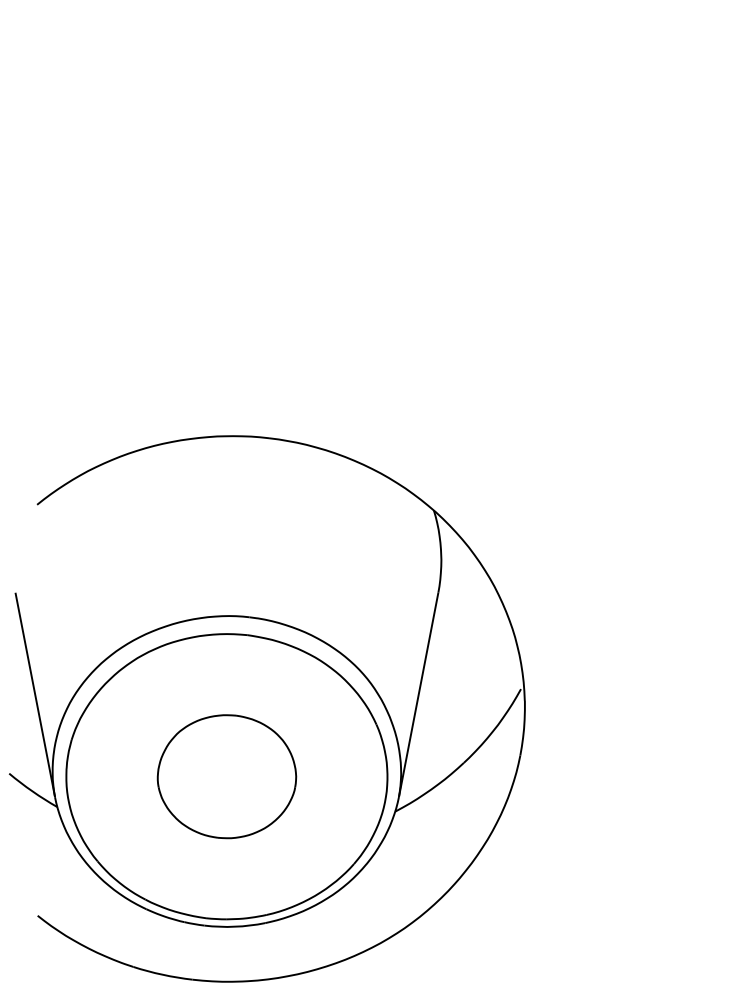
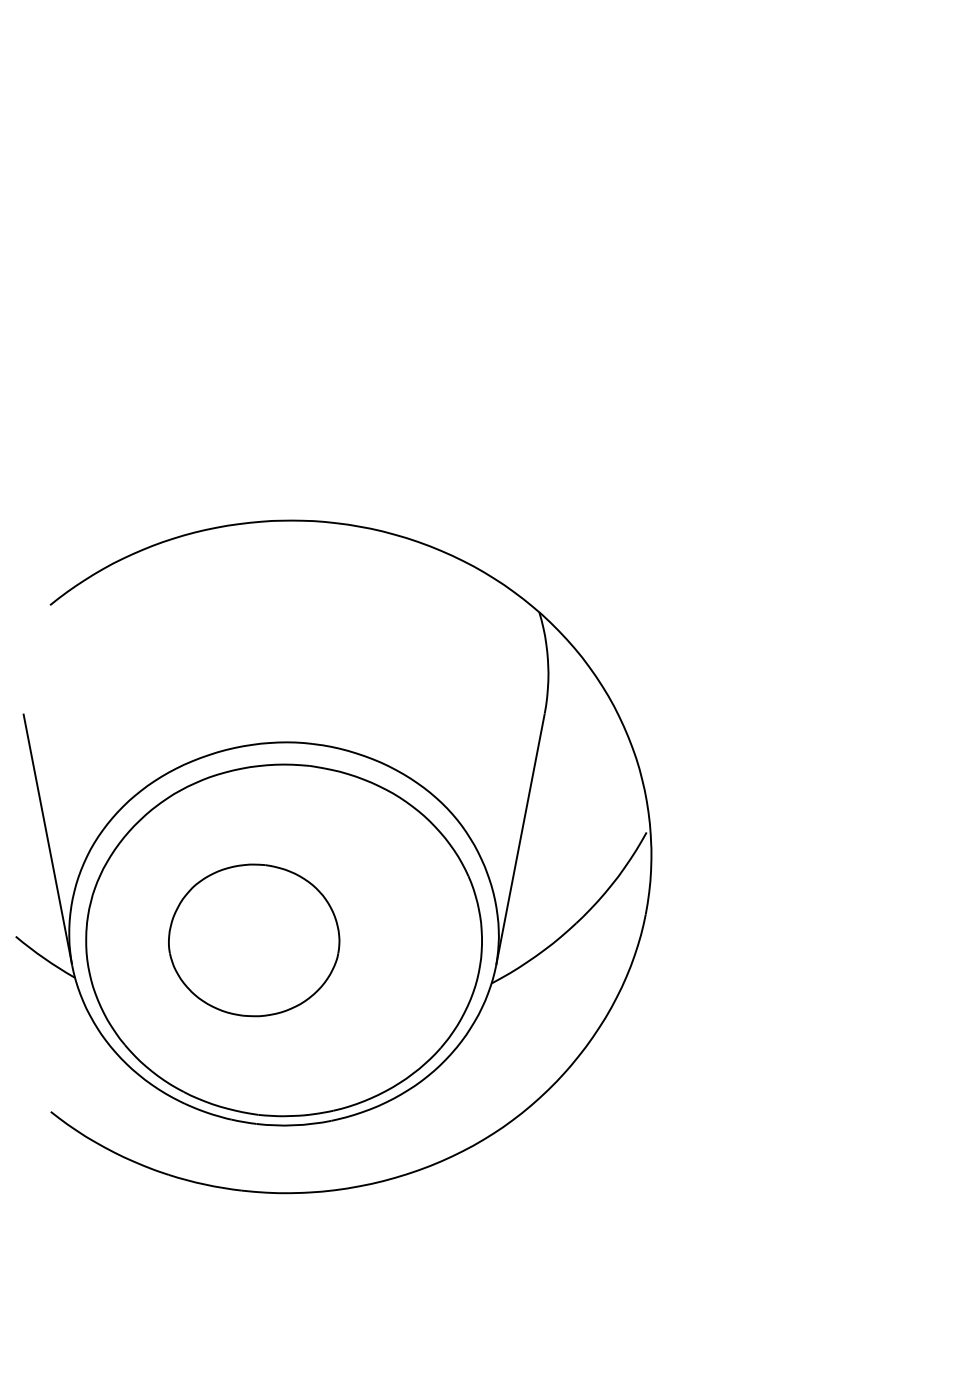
part: (227, 776) -> (254, 940), moved

